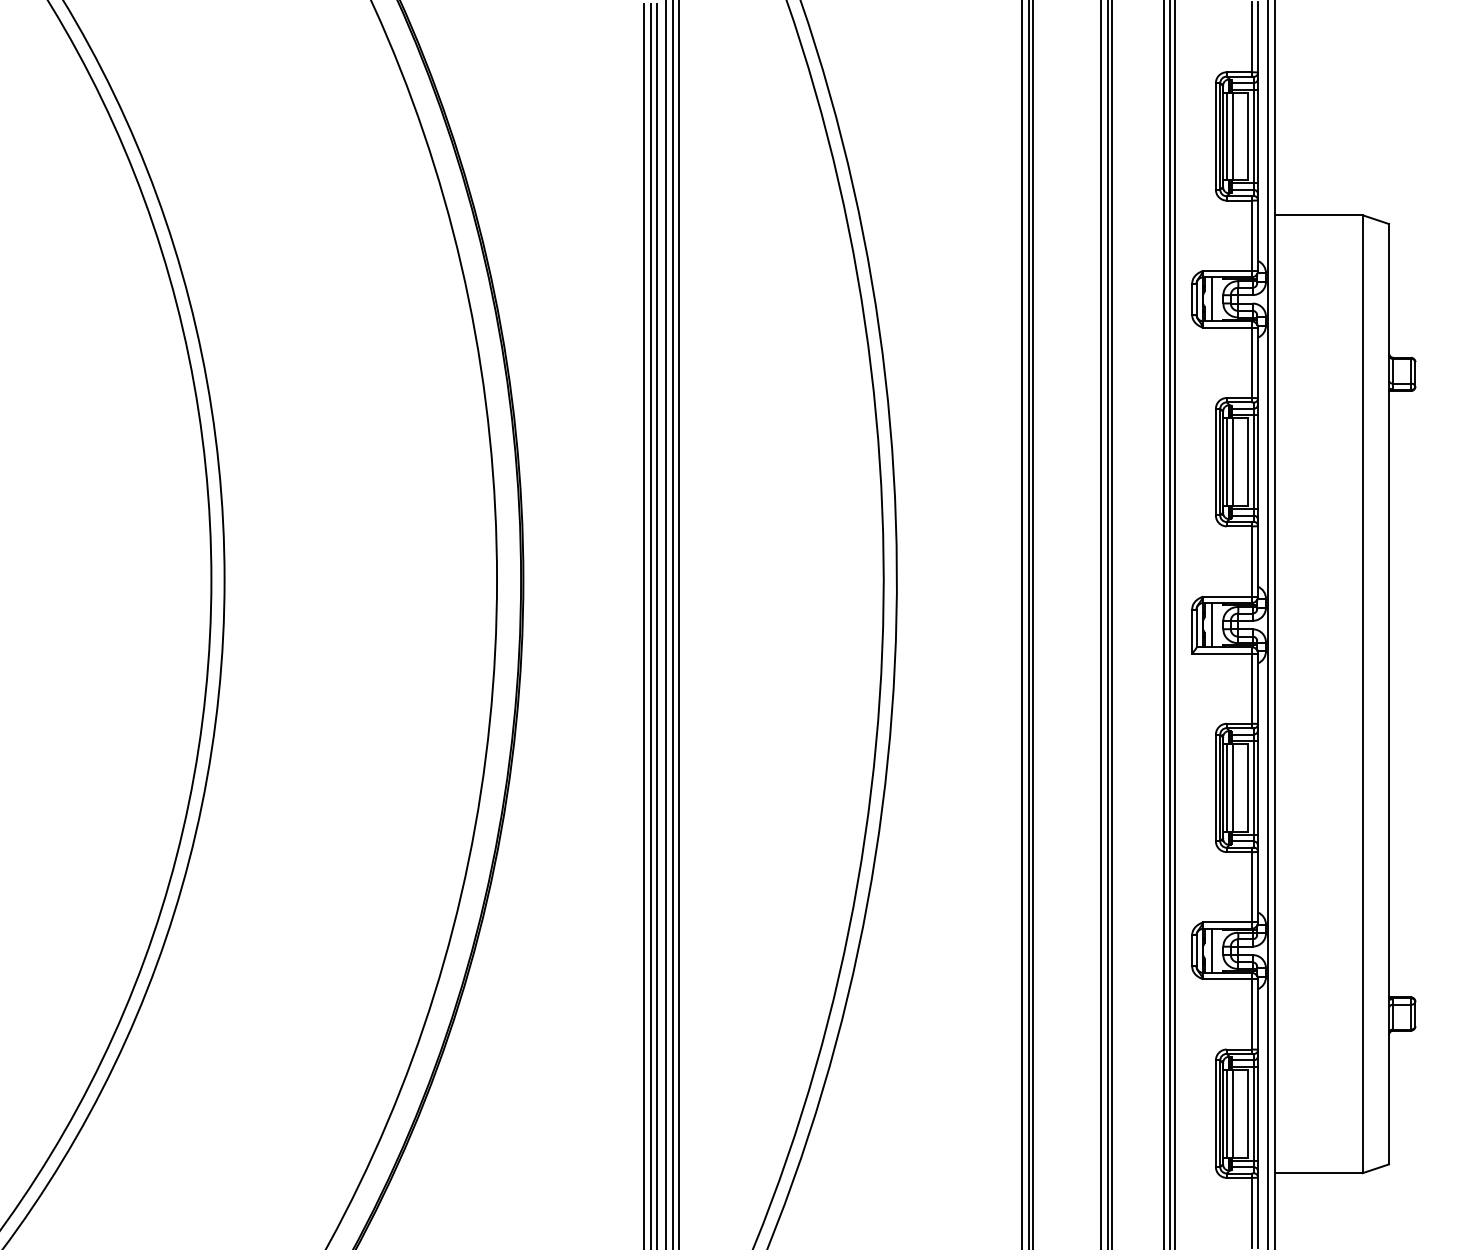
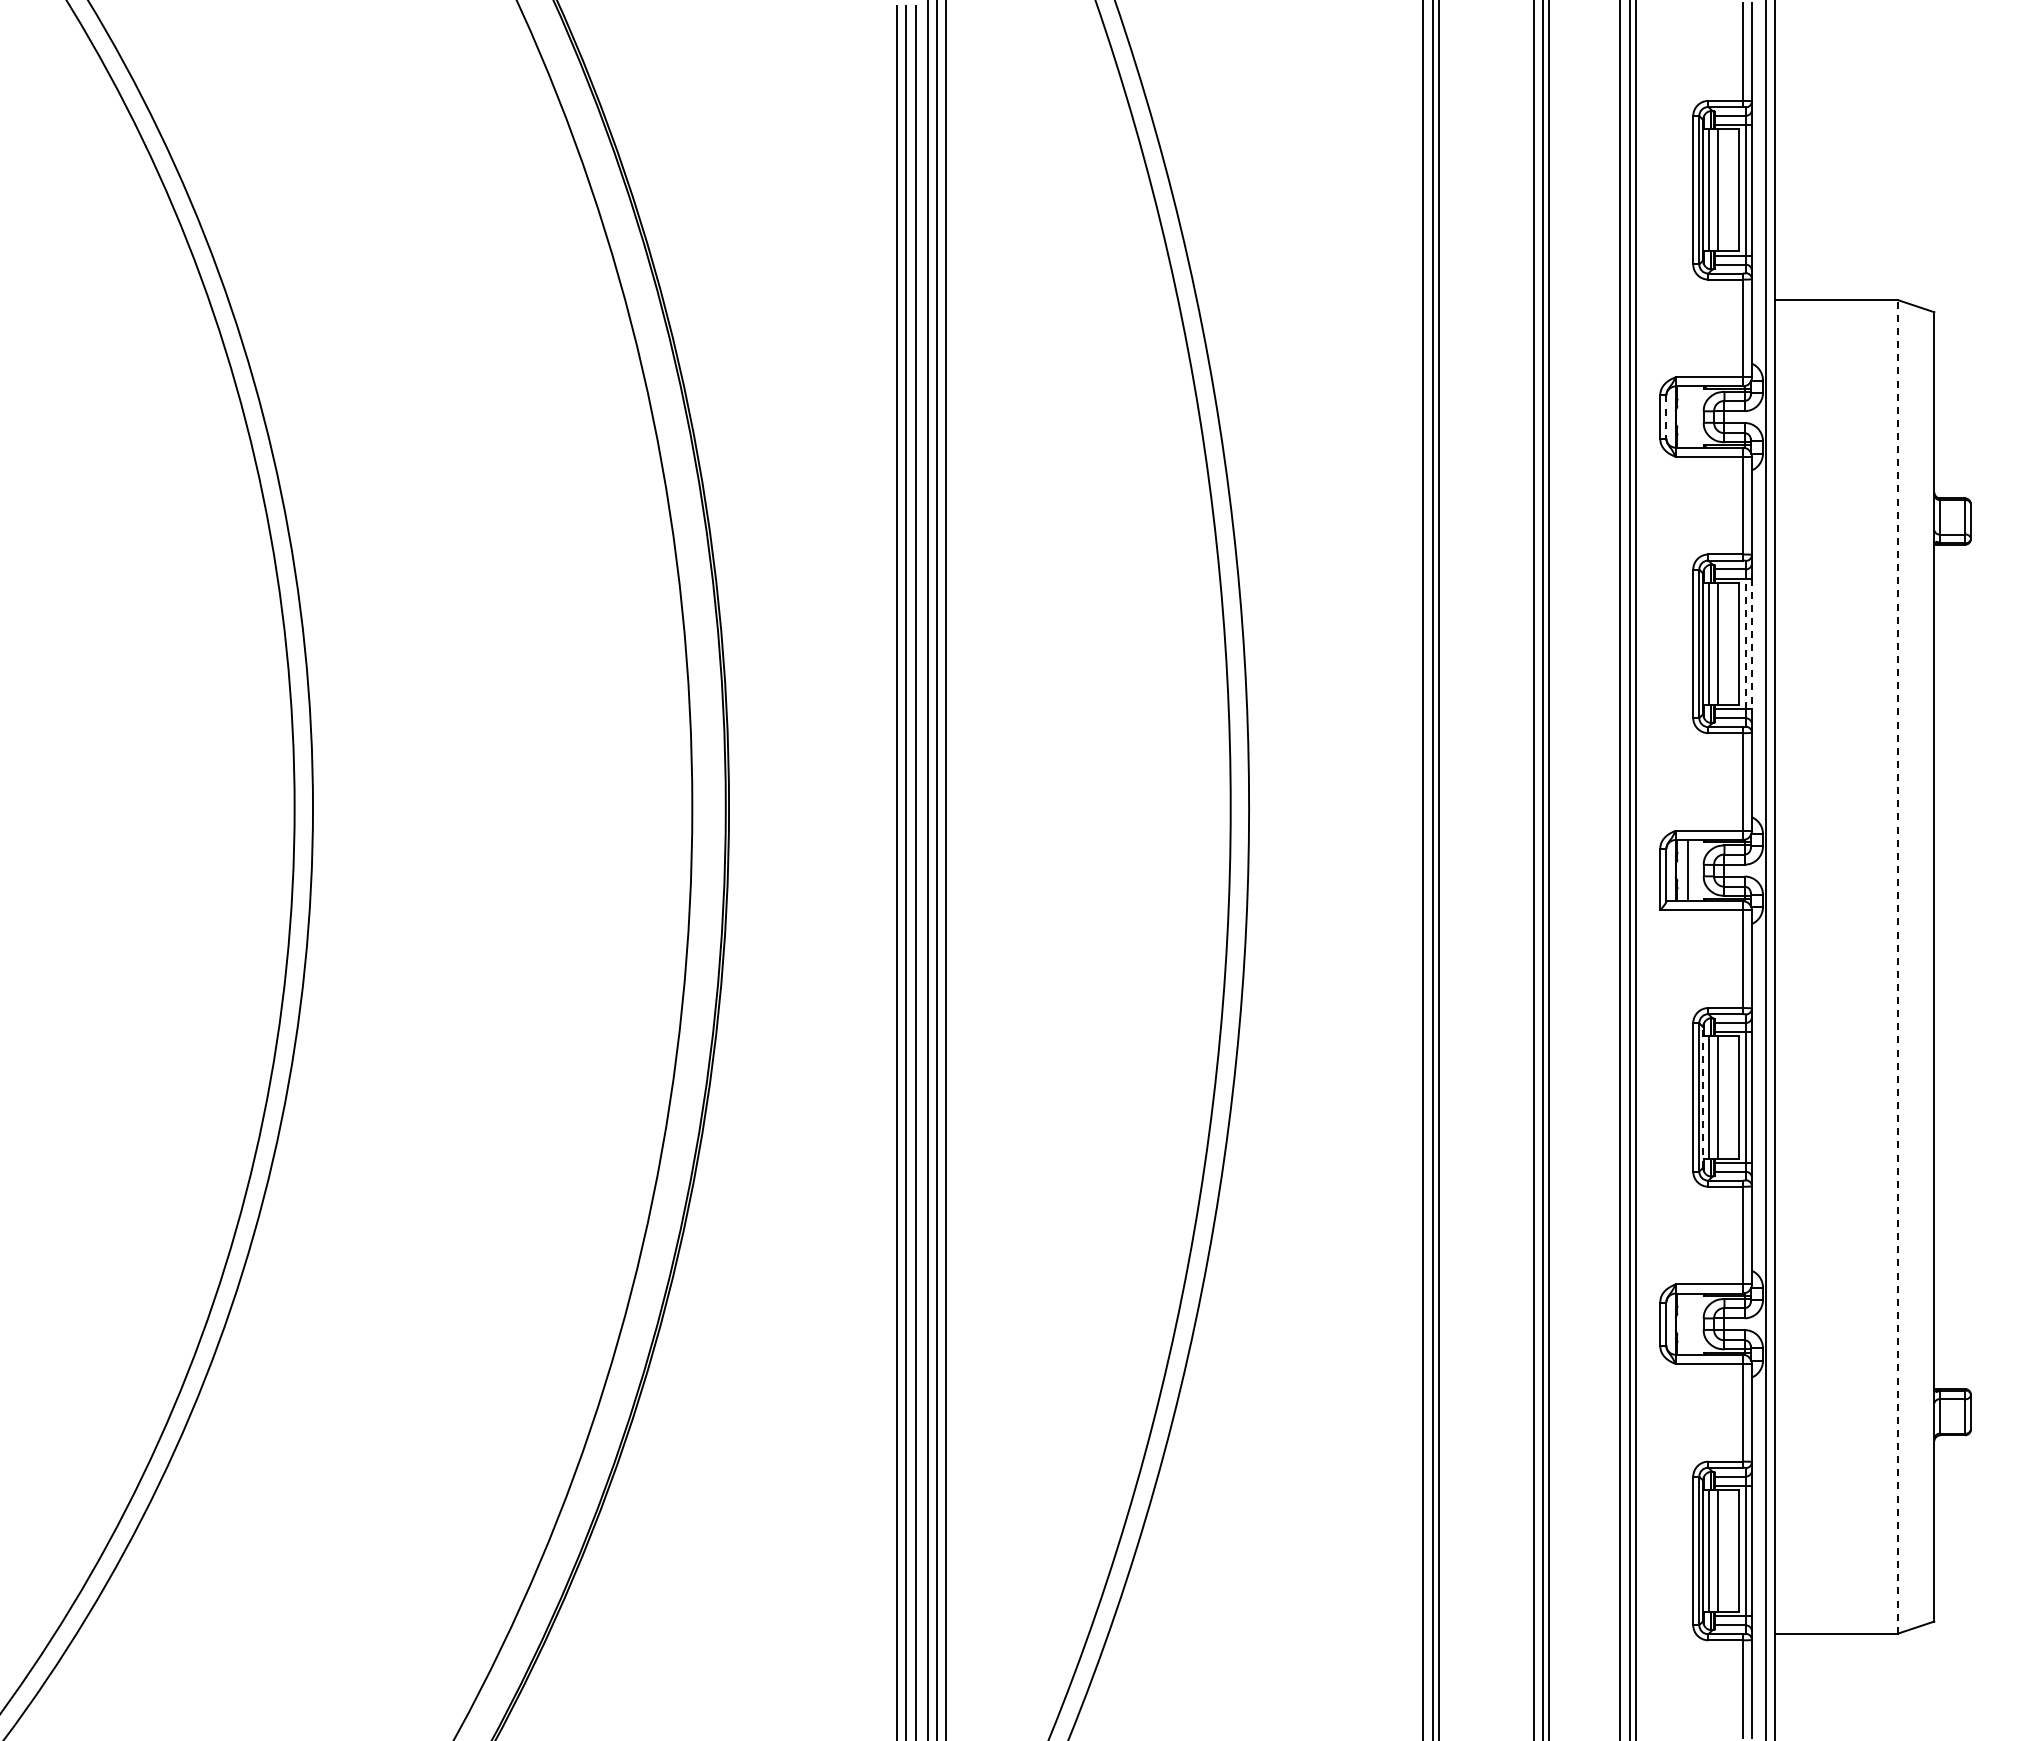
line: (1211, 298) -> (1687, 416), removed
line: (1196, 299) -> (1666, 417), solid -> dashed
line: (1253, 461) -> (1745, 643), solid -> dashed
line: (1258, 462) -> (1752, 644), solid -> dashed
line: (1362, 693) -> (1897, 966), solid -> dashed
line: (1223, 787) -> (1703, 1096), solid -> dashed
line: (1211, 950) -> (1687, 1323), removed

